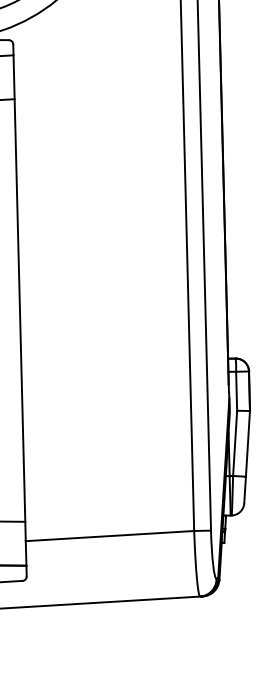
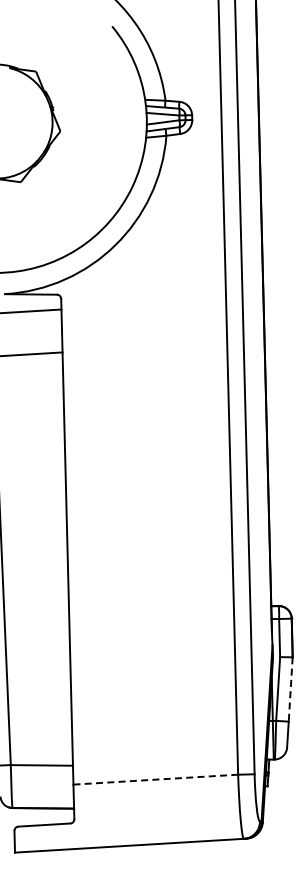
line: (247, 444) -> (290, 690), solid -> dashed
line: (110, 535) -> (156, 779), solid -> dashed

